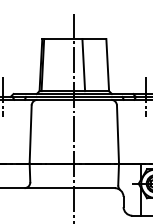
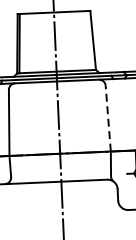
line: (83, 65) -> (65, 42), removed
line: (117, 134) -> (107, 118), solid -> dashed

